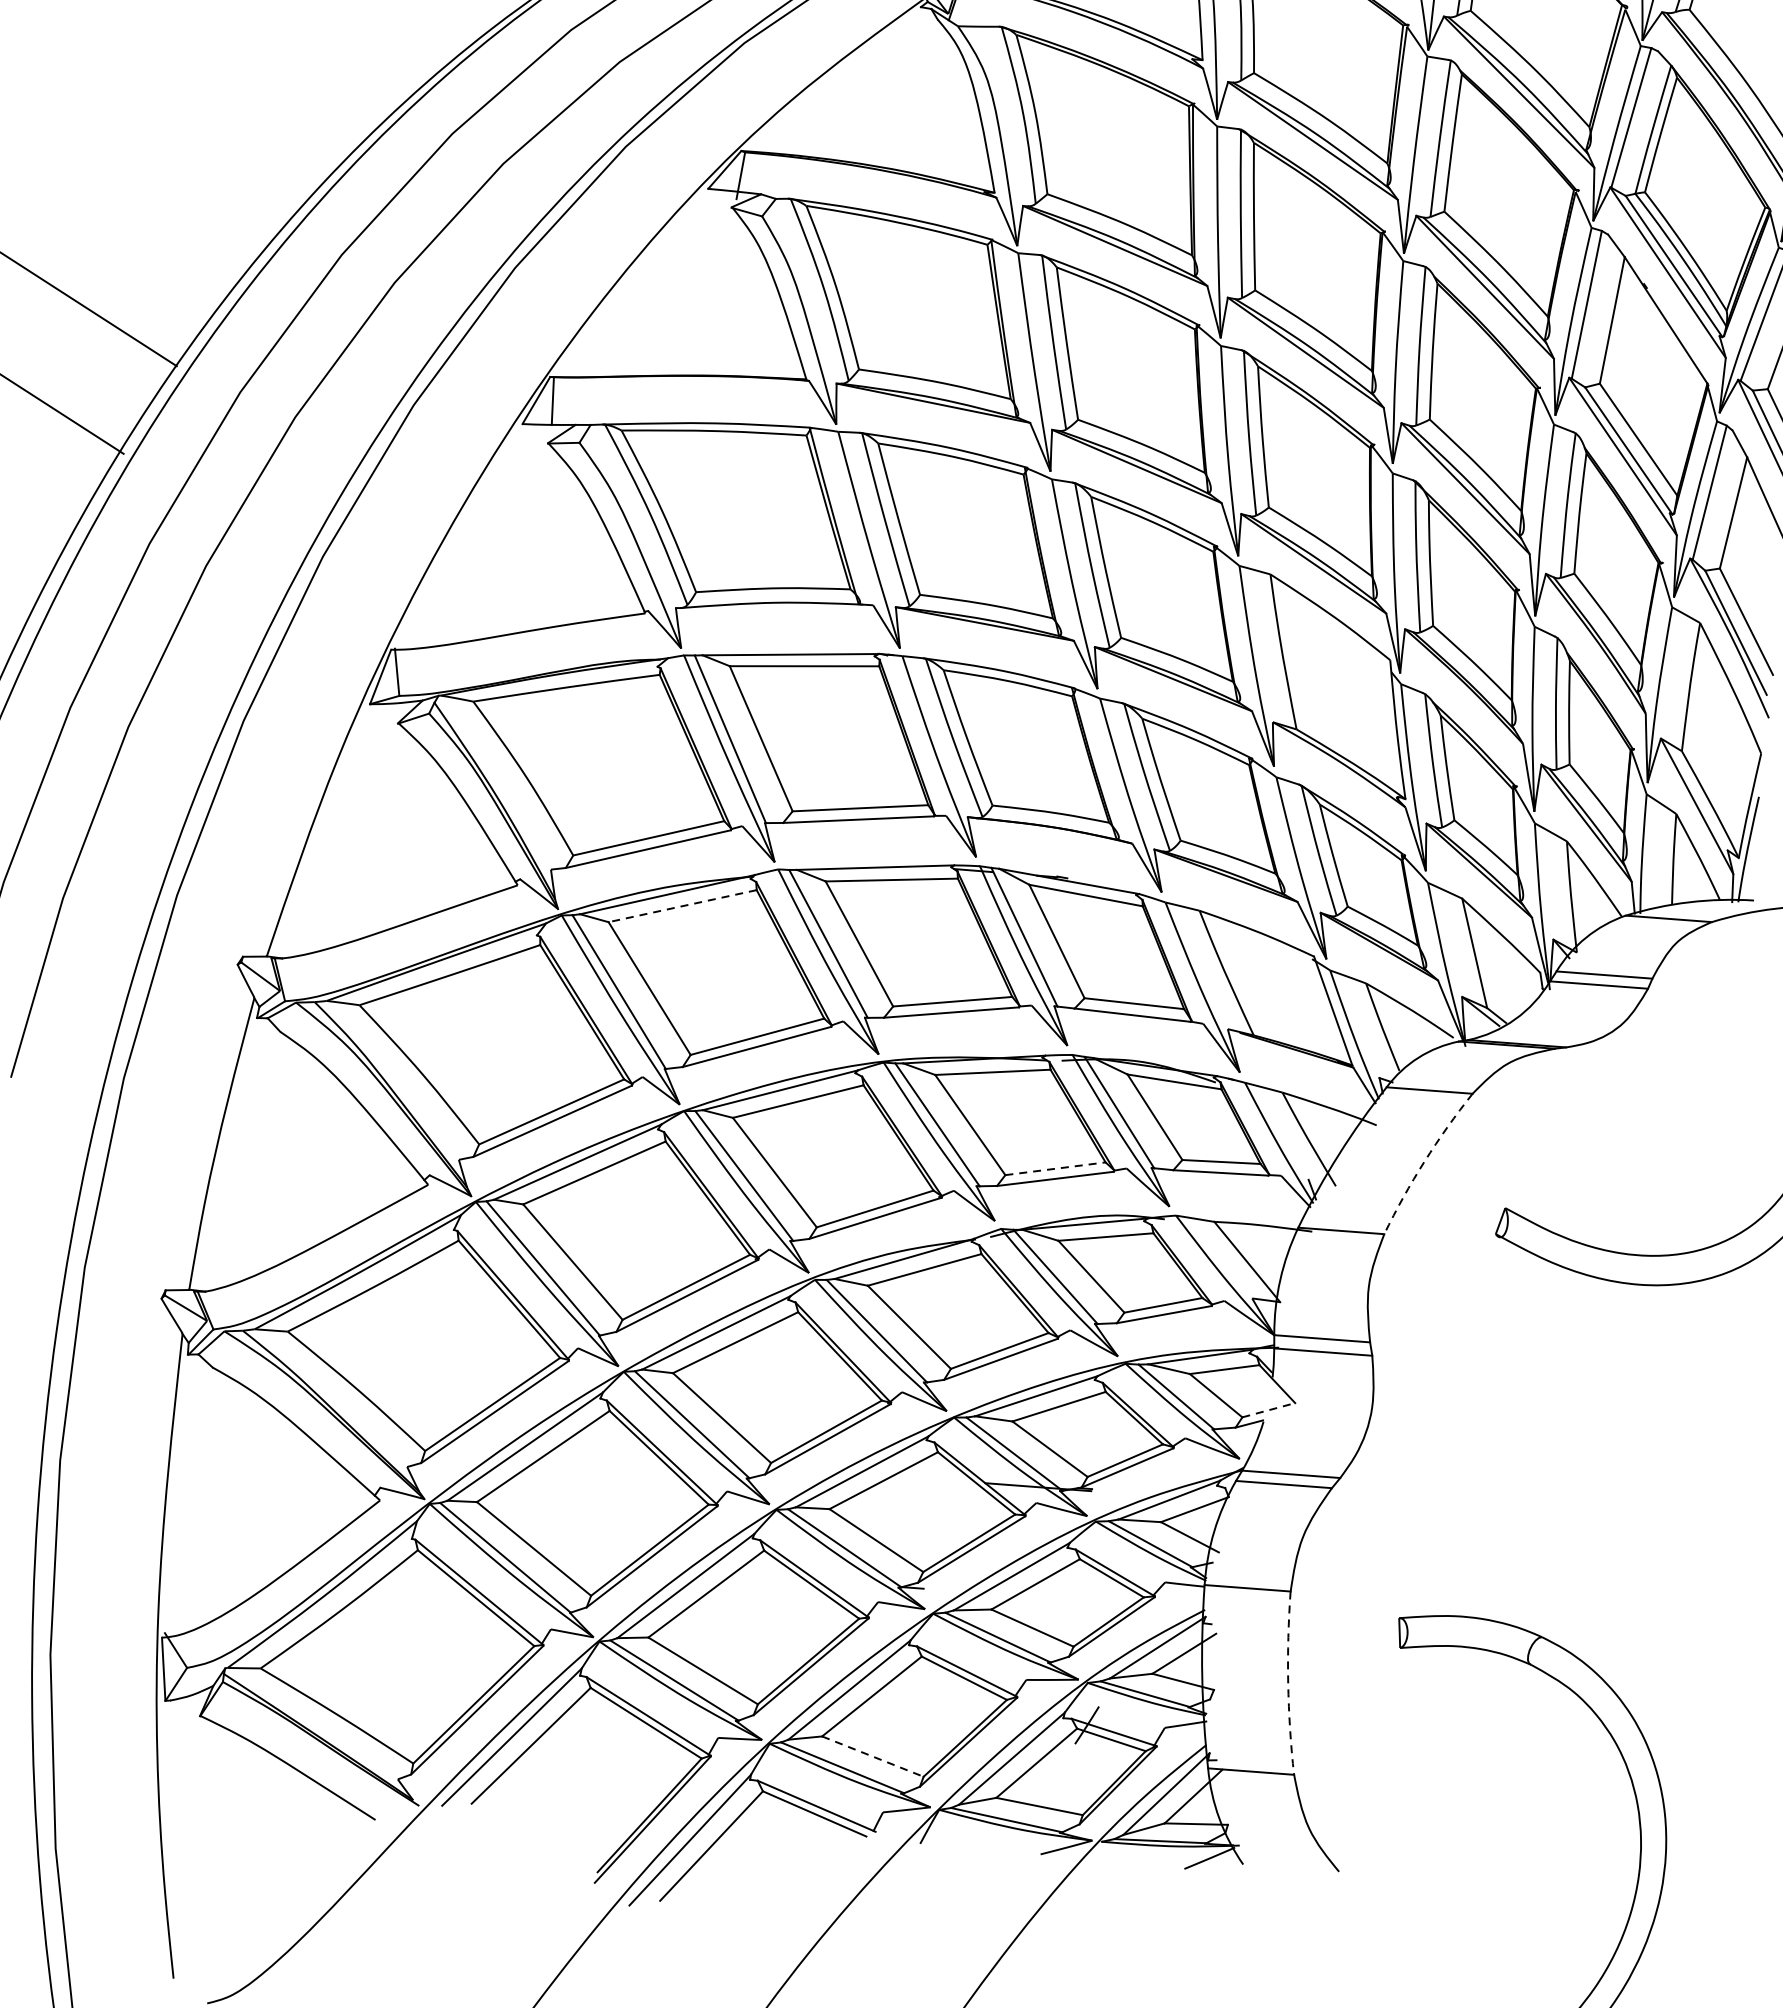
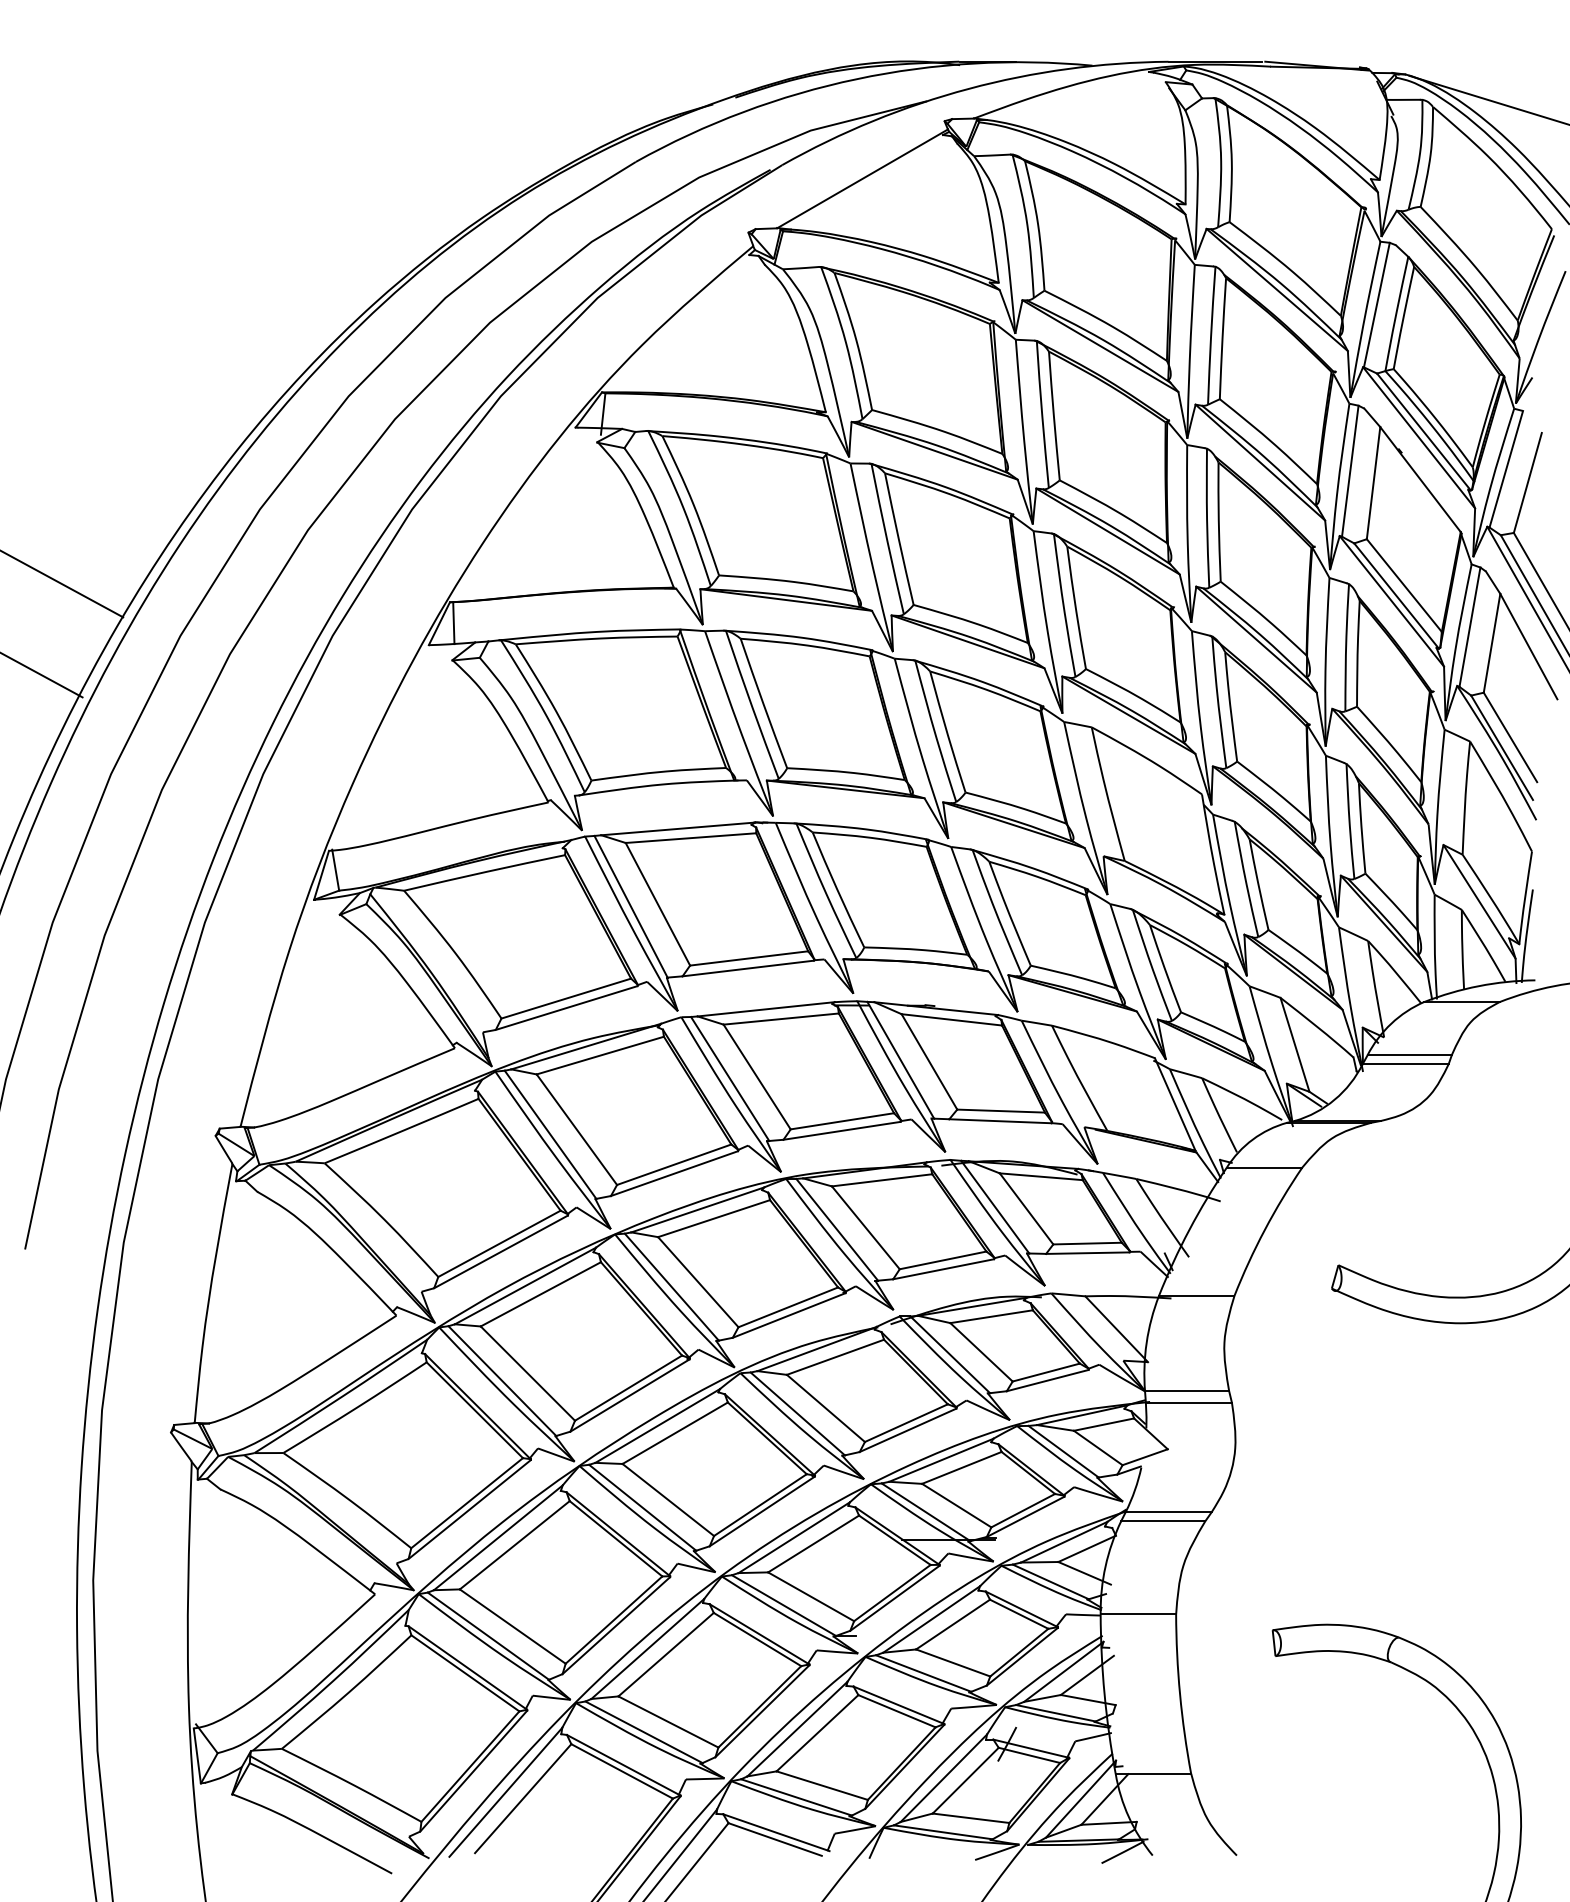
line: (681, 905) -> (599, 1055), dashed -> solid
arc: (1424, 1161) -> (1264, 1229), dashed -> solid
line: (1055, 1168) -> (943, 1260), dashed -> solid
line: (1269, 1410) -> (1145, 1457), dashed -> solid
arc: (1288, 1683) -> (1180, 1694), dashed -> solid
line: (873, 1756) -> (822, 1785), dashed -> solid

